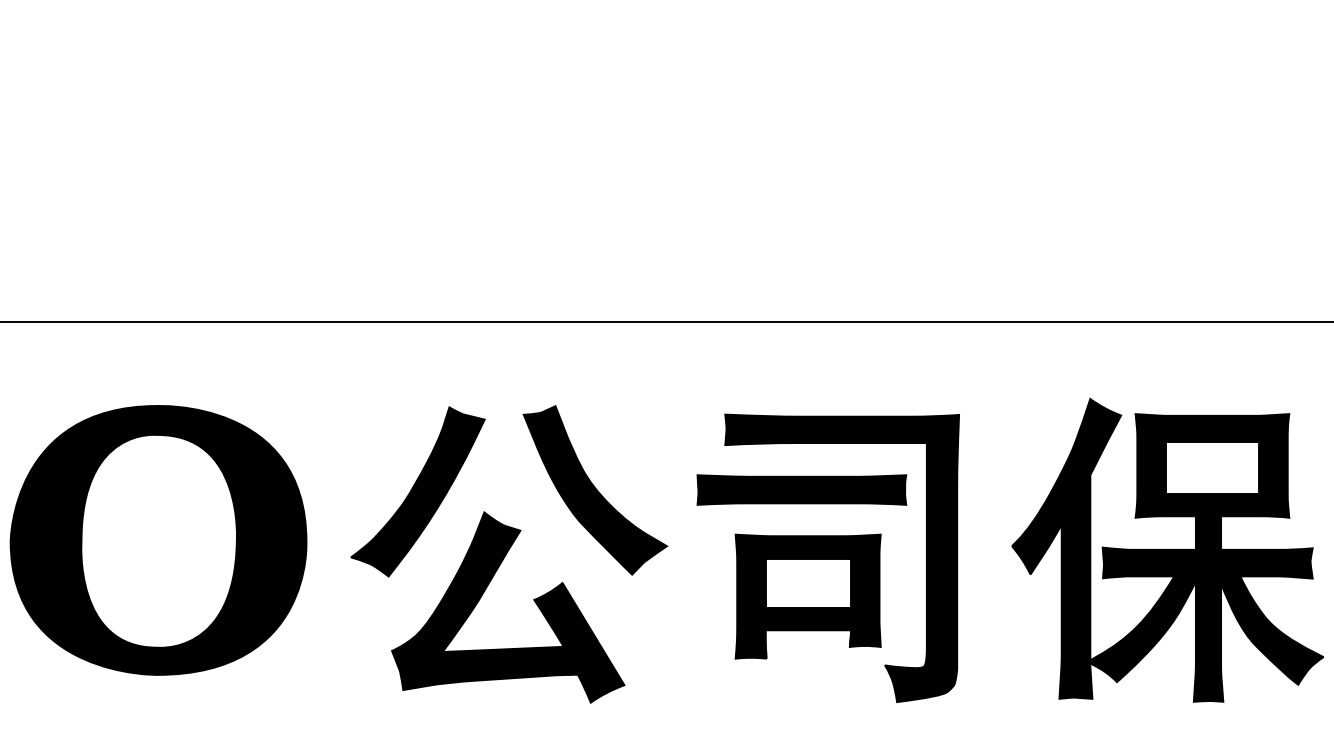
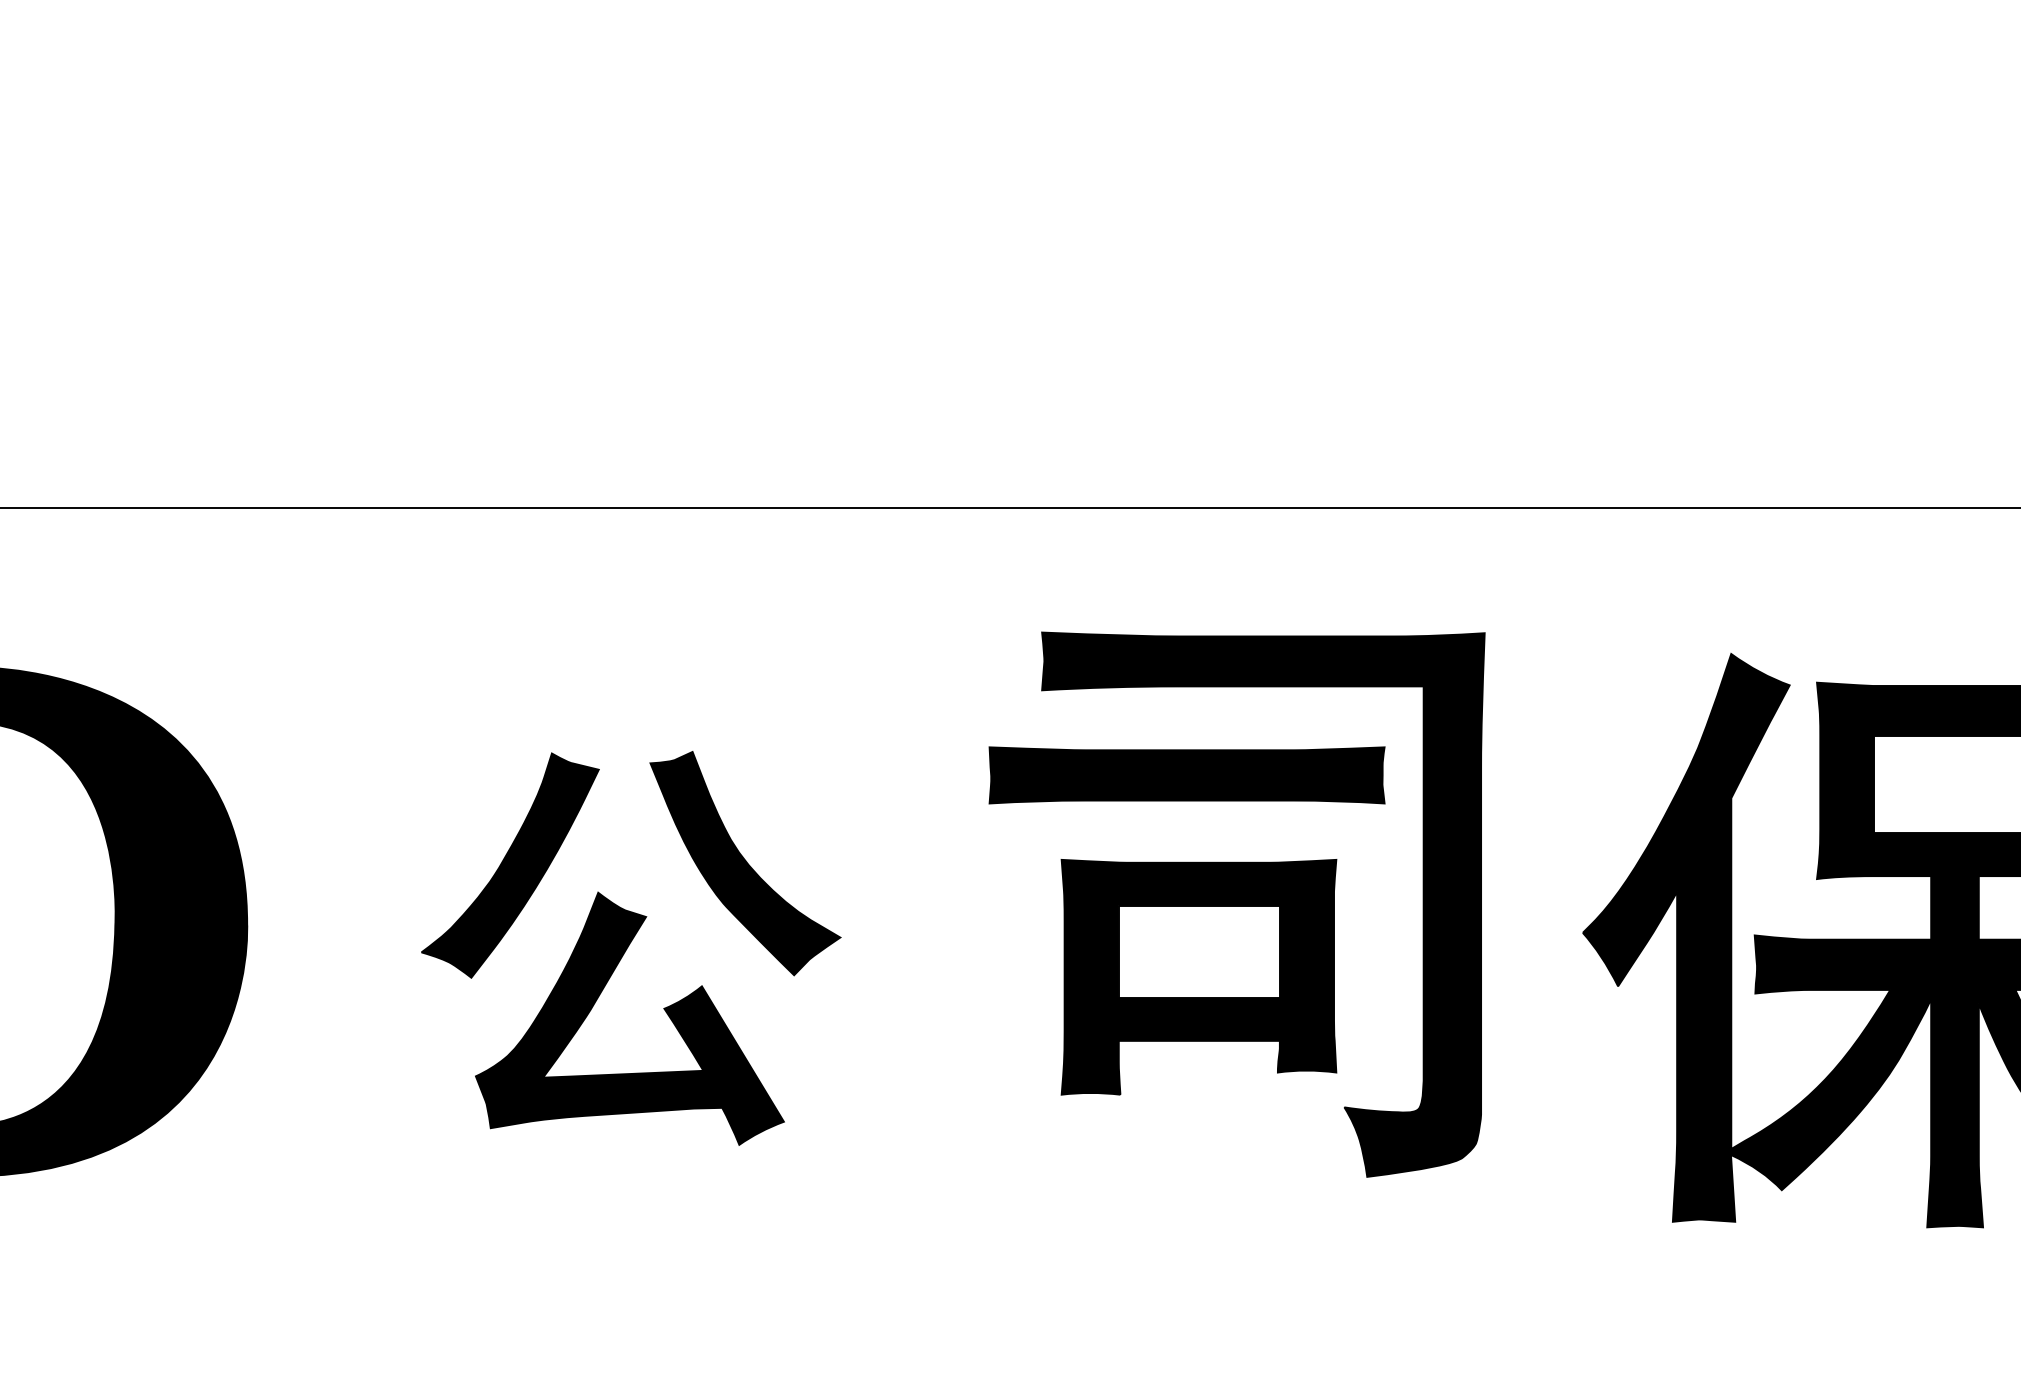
part: (509, 554) -> (631, 948), size x0.7
part: (827, 557) -> (1235, 903), moved

